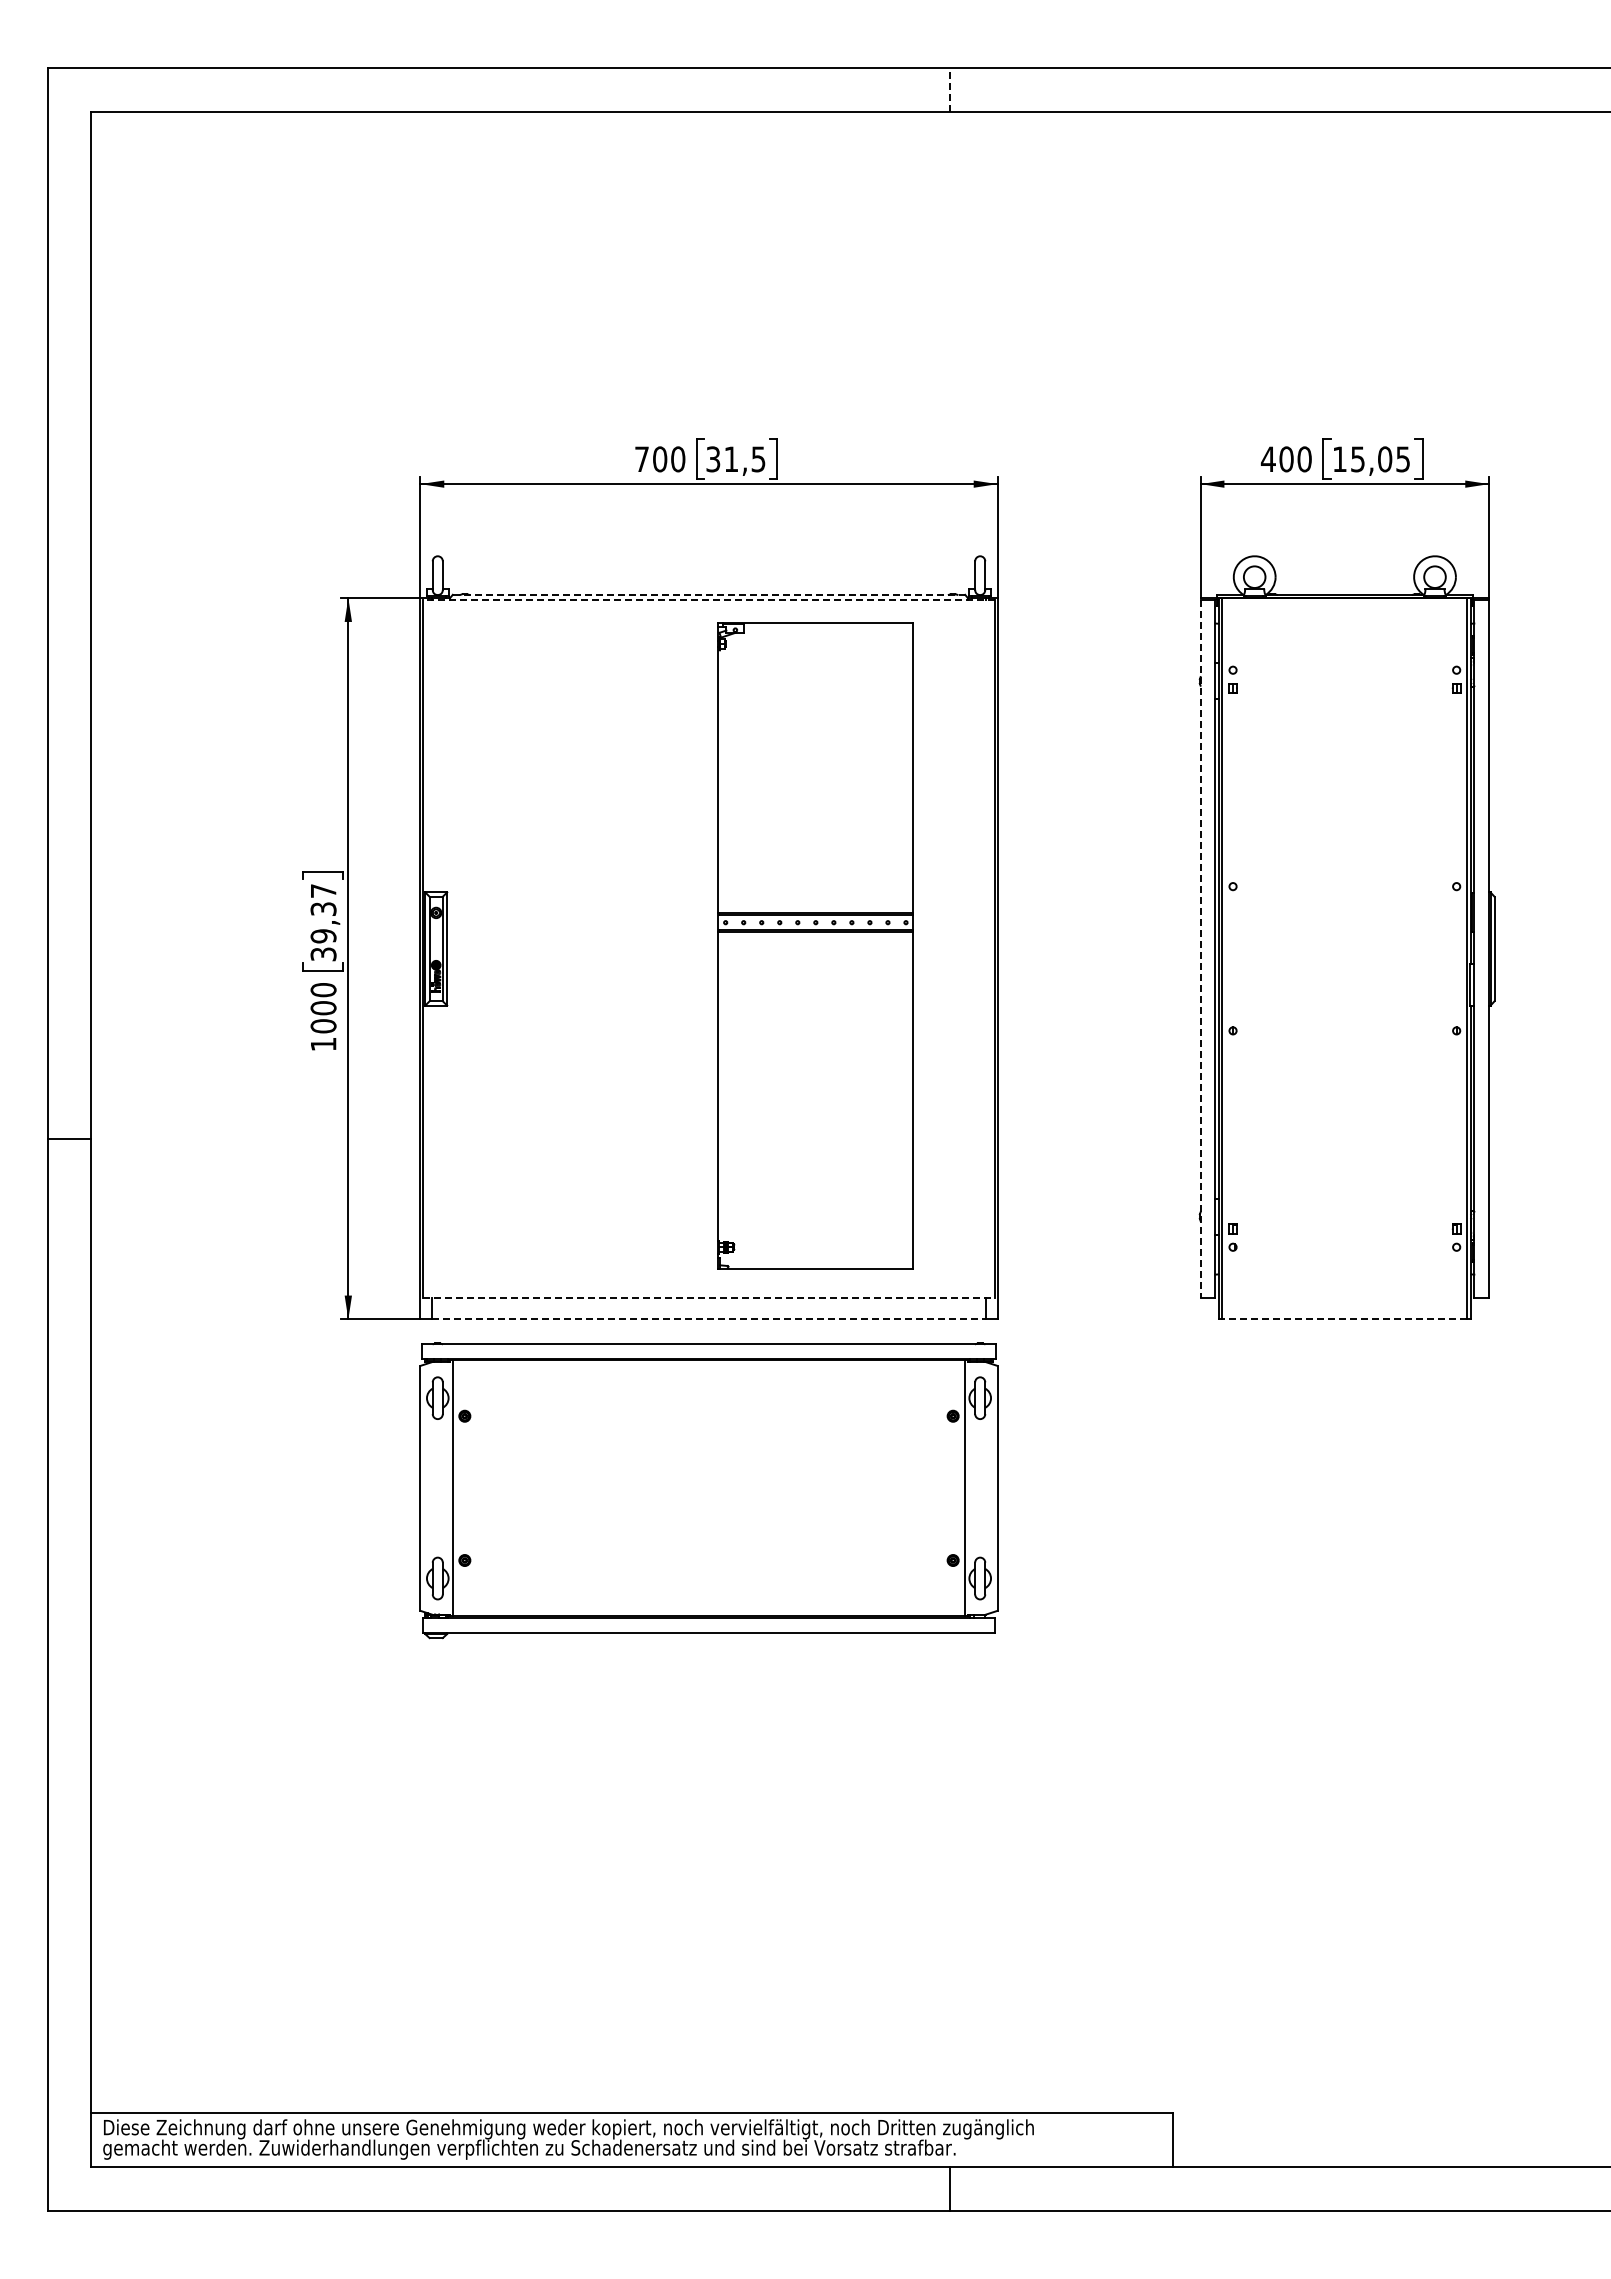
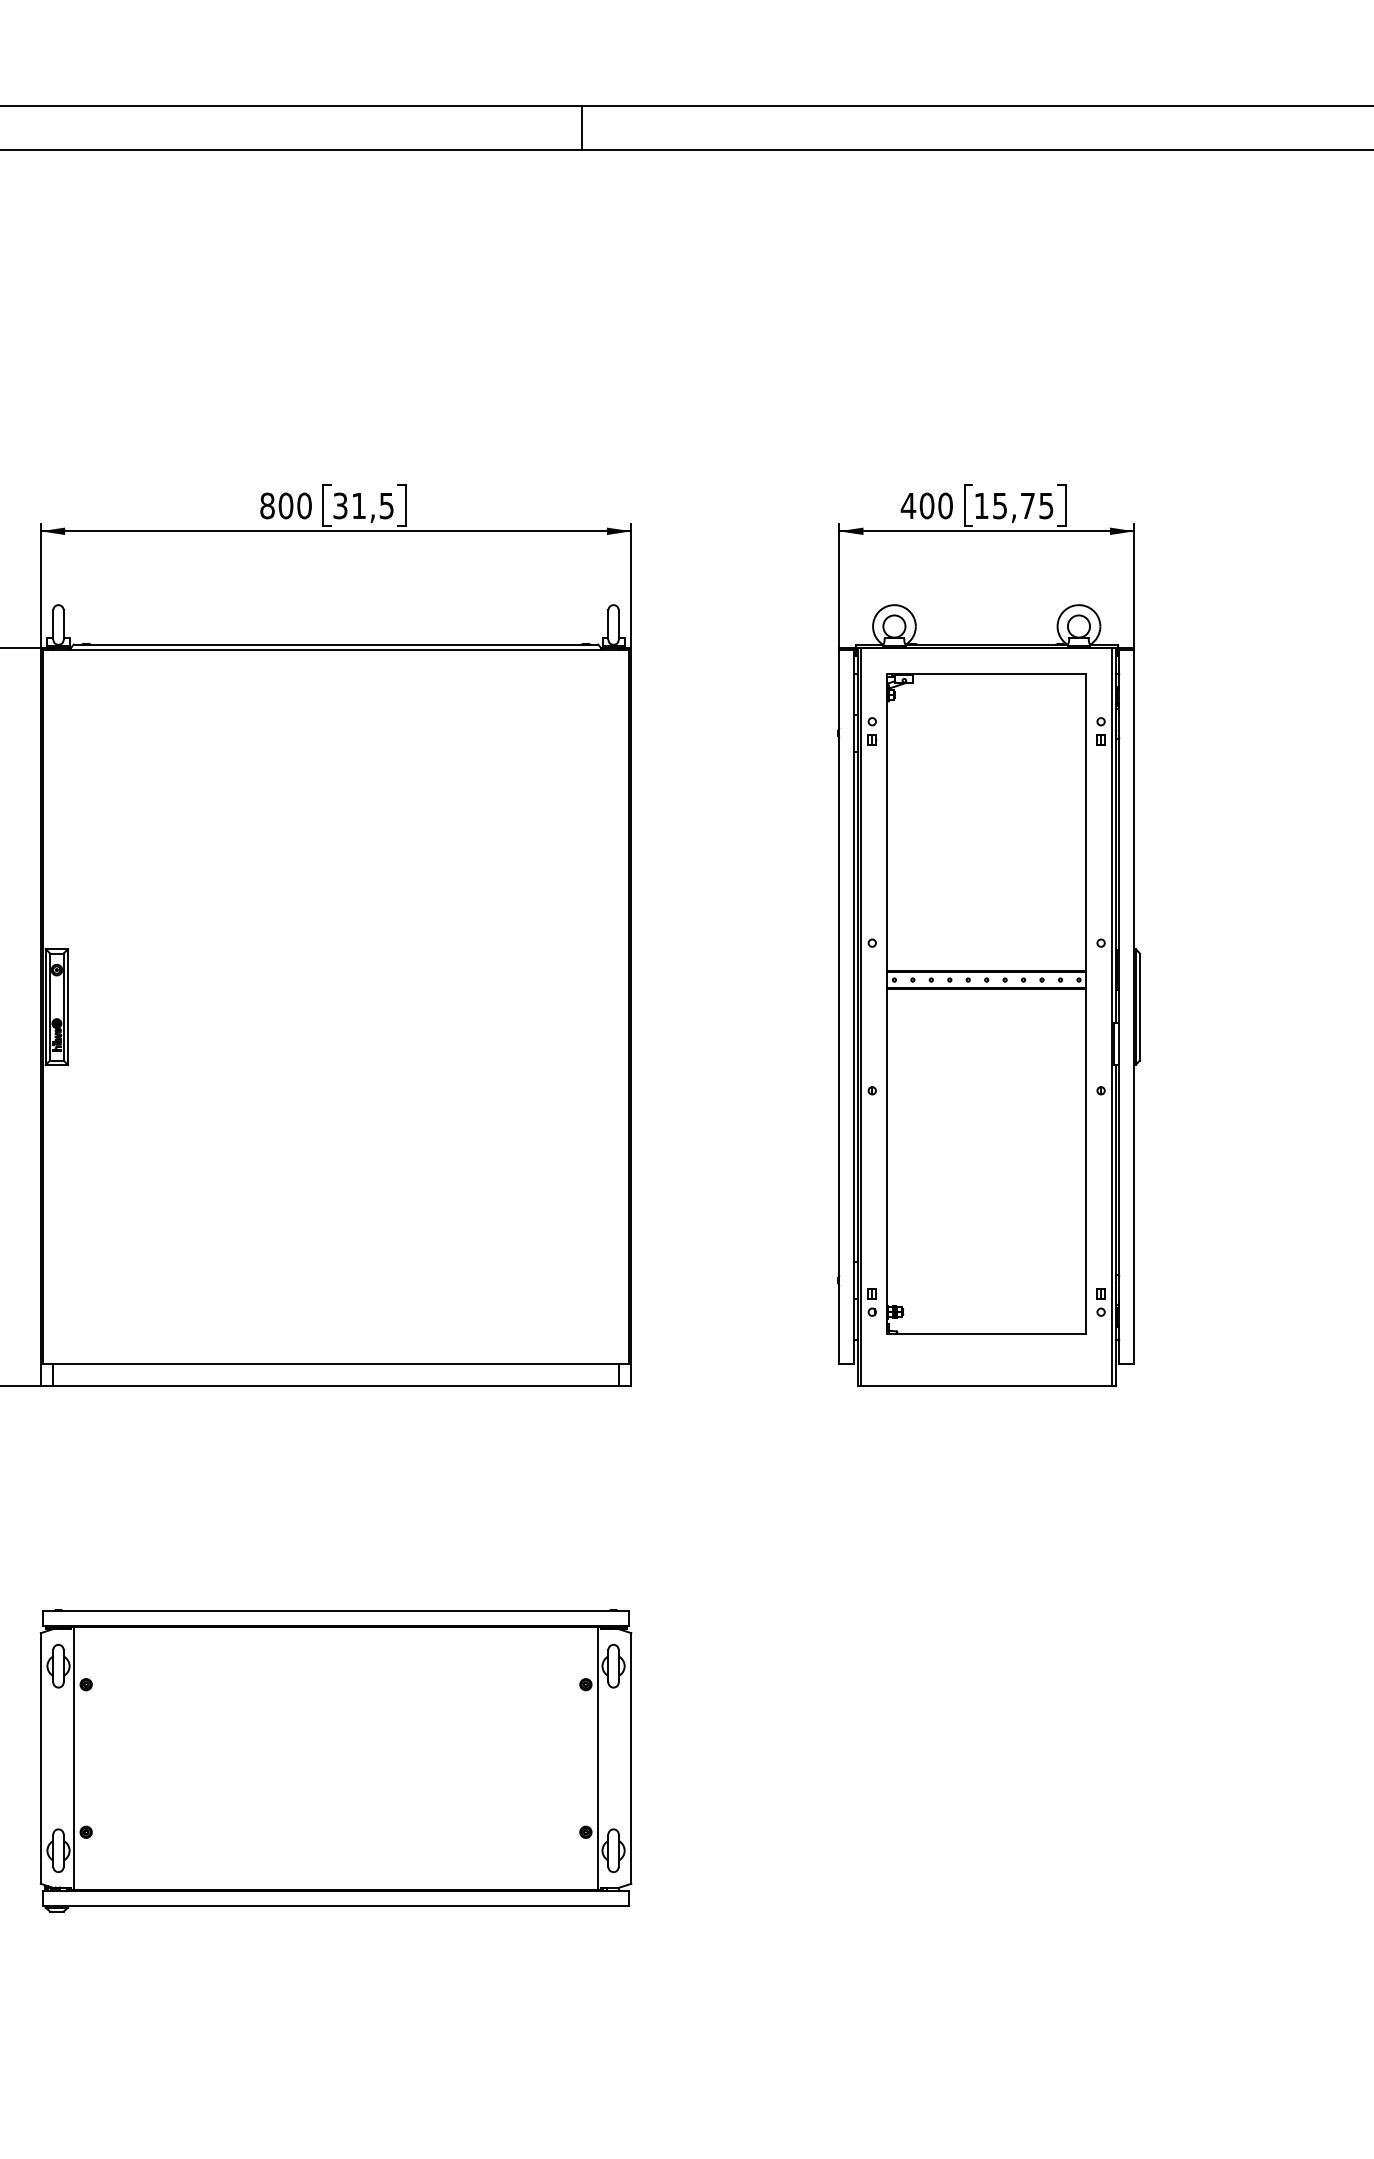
line: (949, 90) -> (582, 128), dashed -> solid
text: (642, 459) -> (267, 506), 700 -> 800
text: (1385, 459) -> (1028, 506), 15,05 -> 15,75
line: (709, 594) -> (336, 644), dashed -> solid
line: (708, 600) -> (335, 650), dashed -> solid
part: (815, 945) -> (986, 1003), moved
line: (1200, 949) -> (839, 1007), dashed -> solid
line: (709, 1297) -> (336, 1363), dashed -> solid
line: (709, 1319) -> (336, 1386), dashed -> solid
line: (1344, 1319) -> (986, 1386), dashed -> solid
part: (708, 1490) -> (335, 1760), moved

